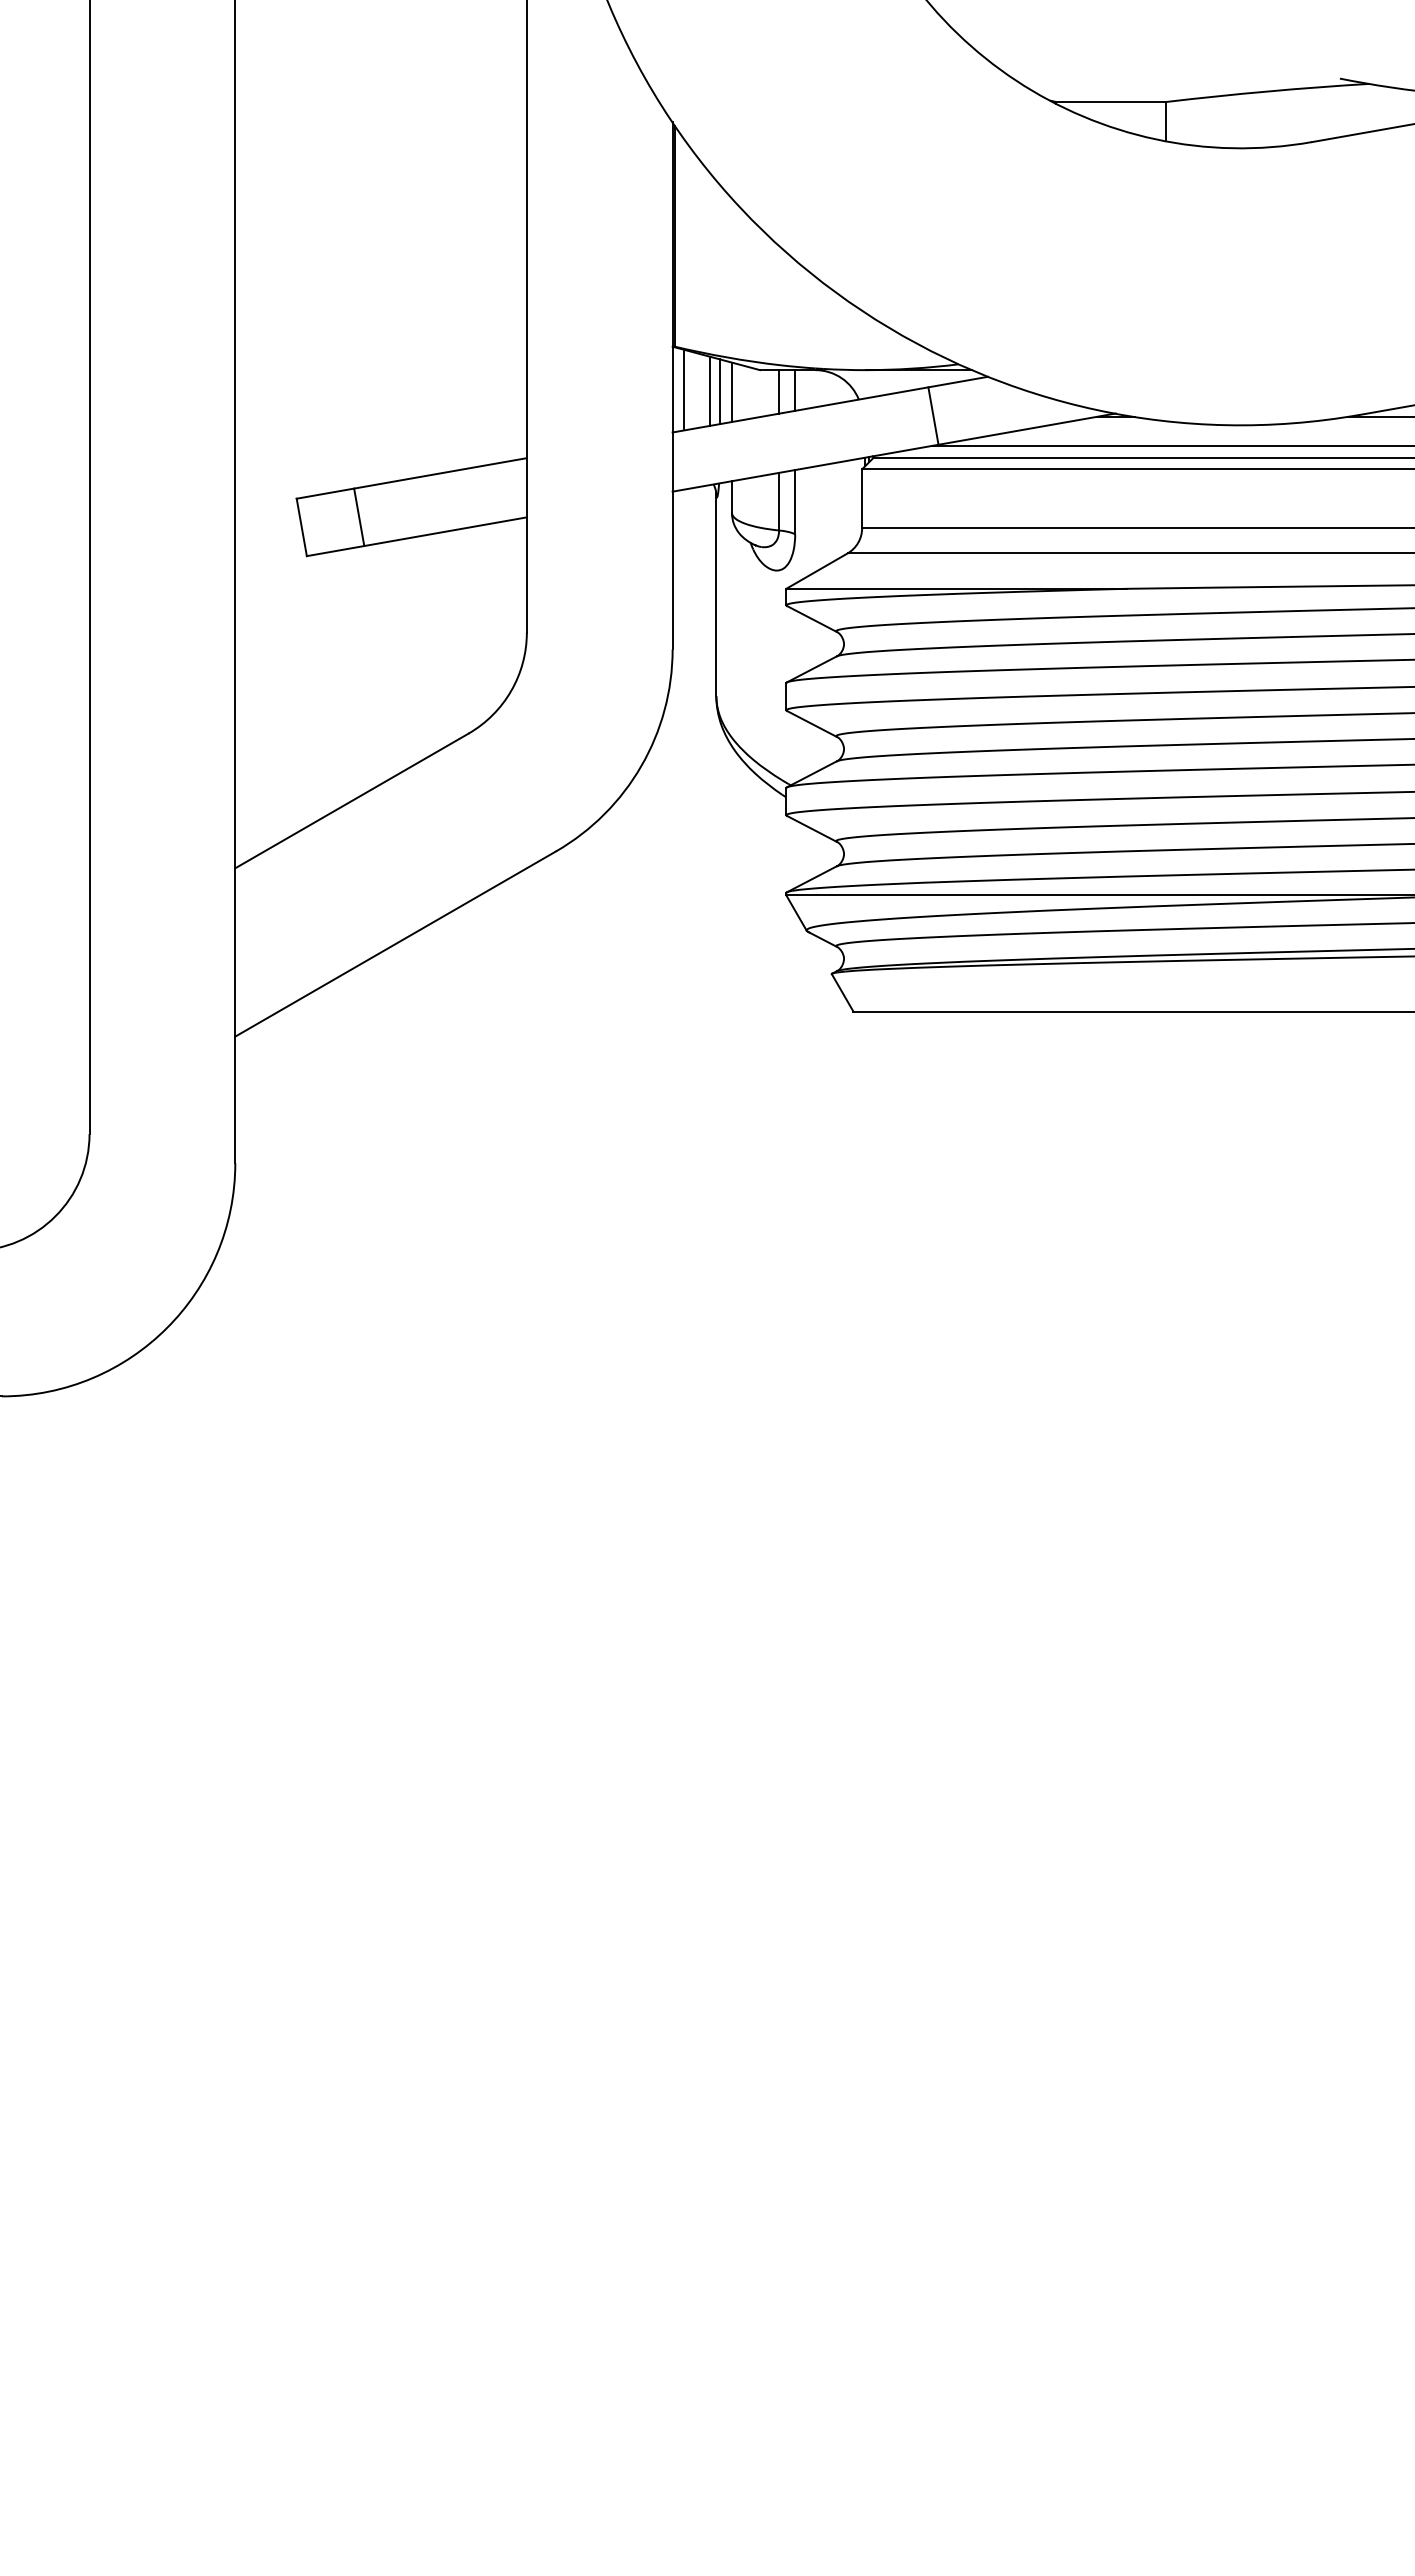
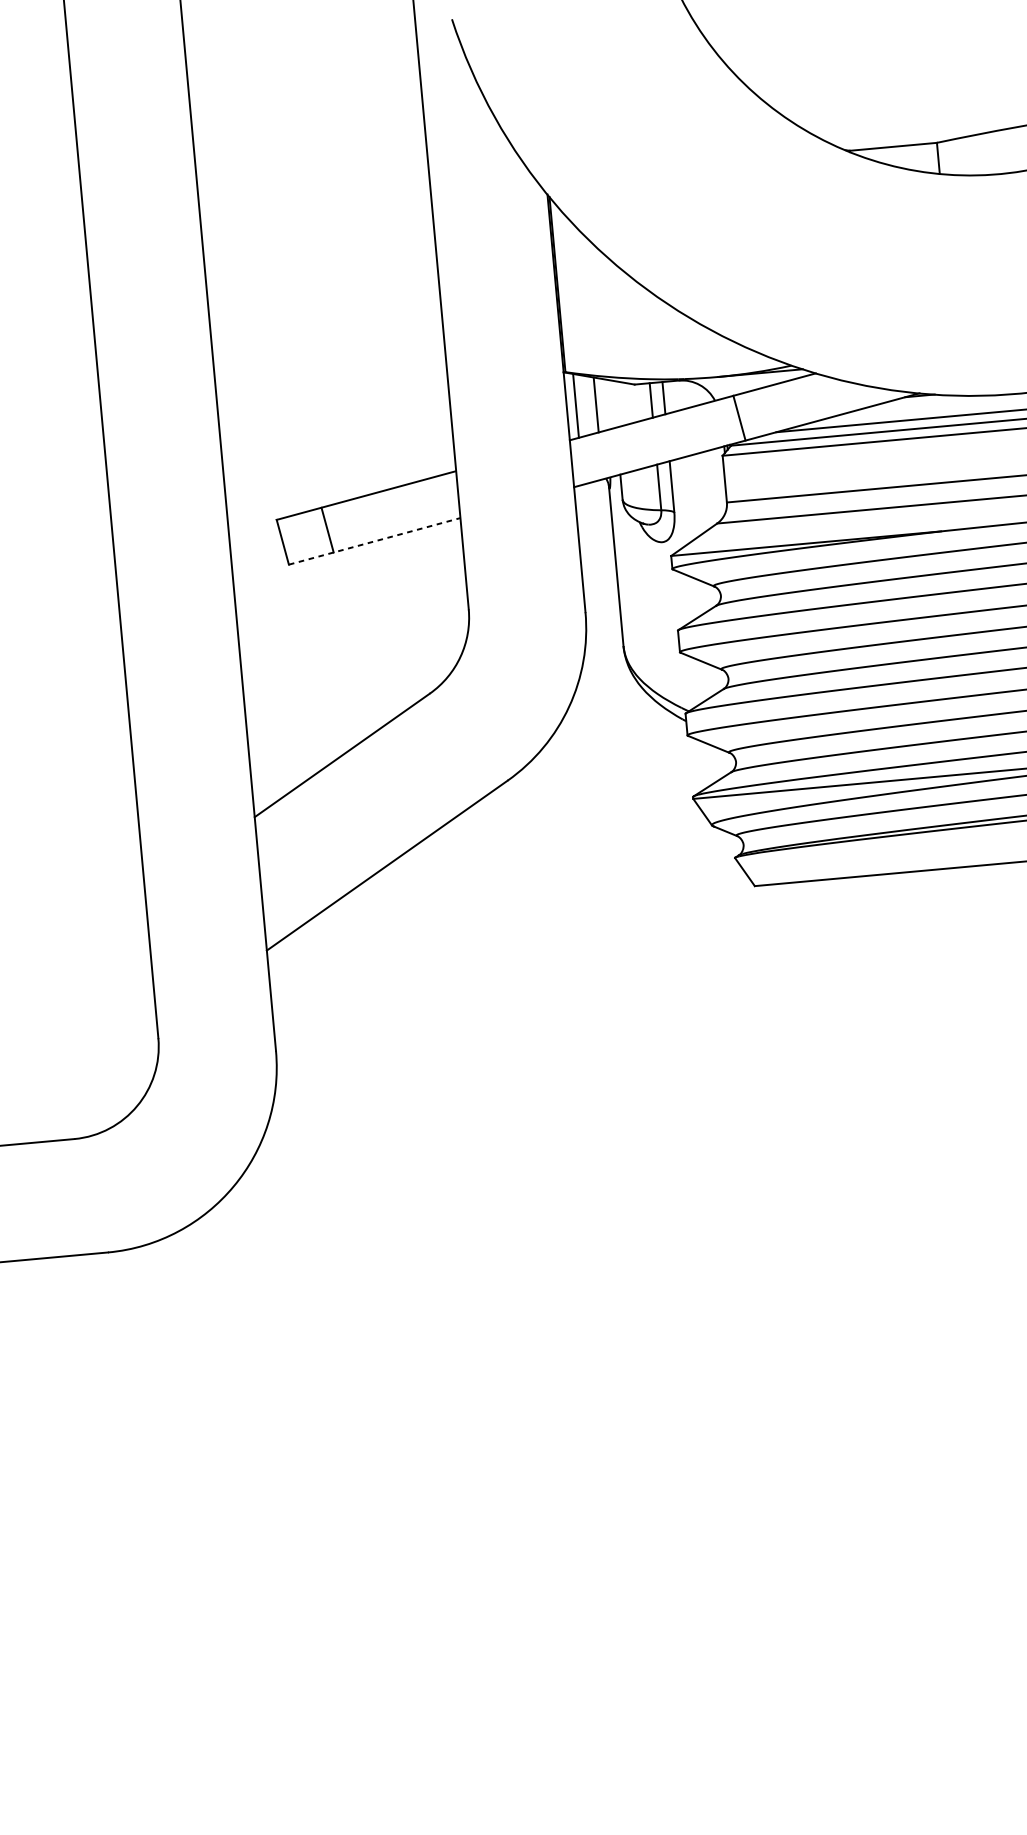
line: (719, 391) -> (604, 404), removed
line: (731, 391) -> (613, 403), removed
line: (933, 415) -> (739, 417), moved
line: (416, 536) -> (374, 541), solid -> dashed

